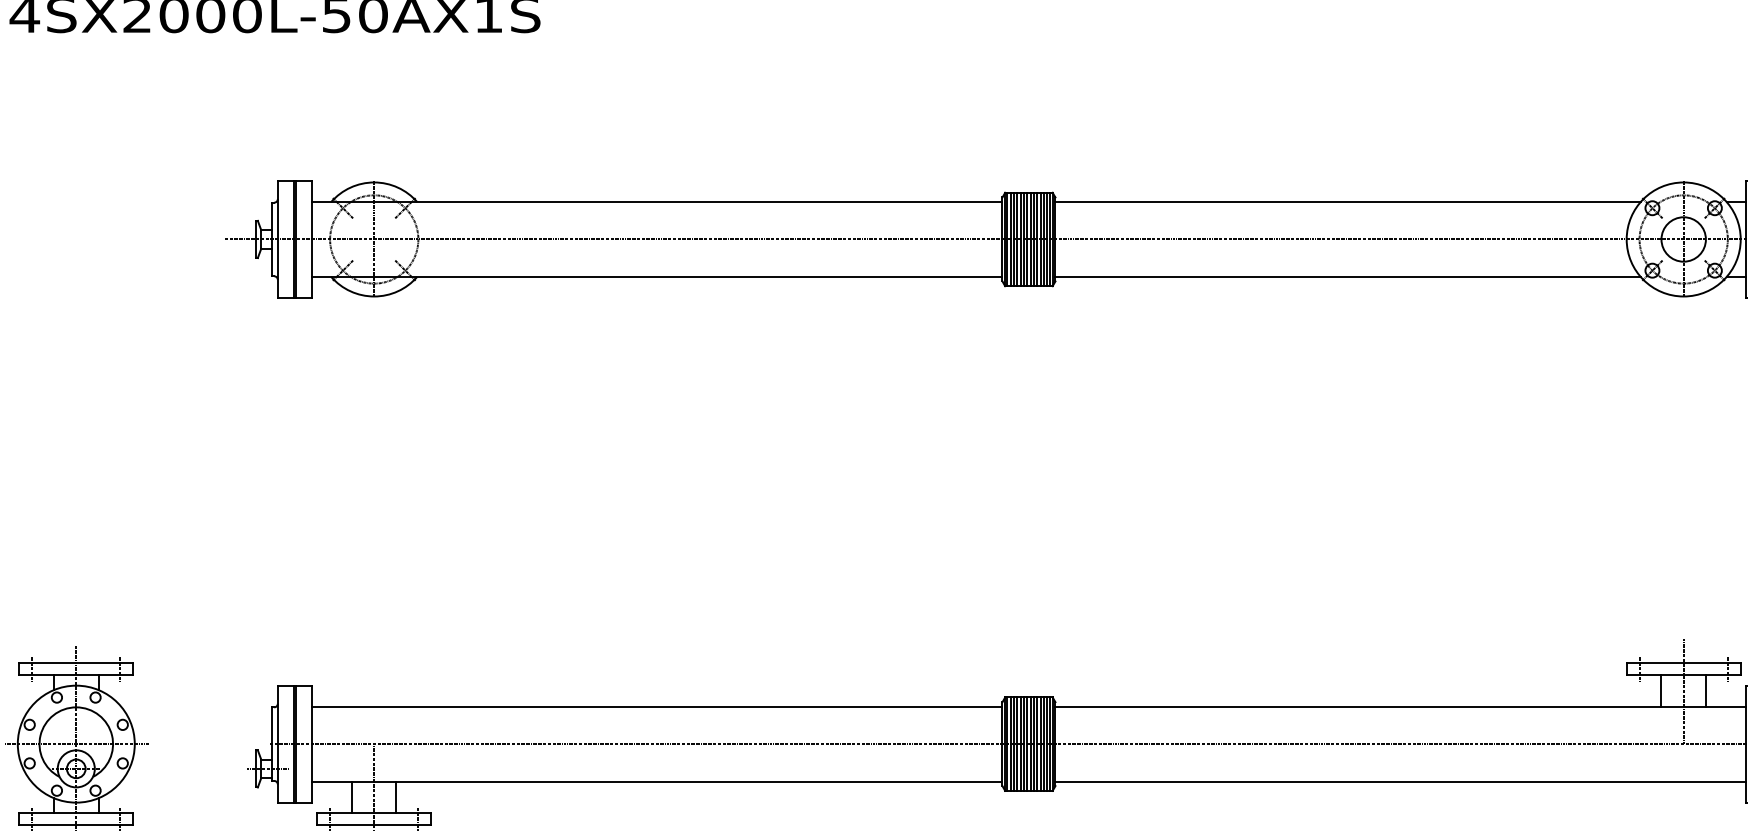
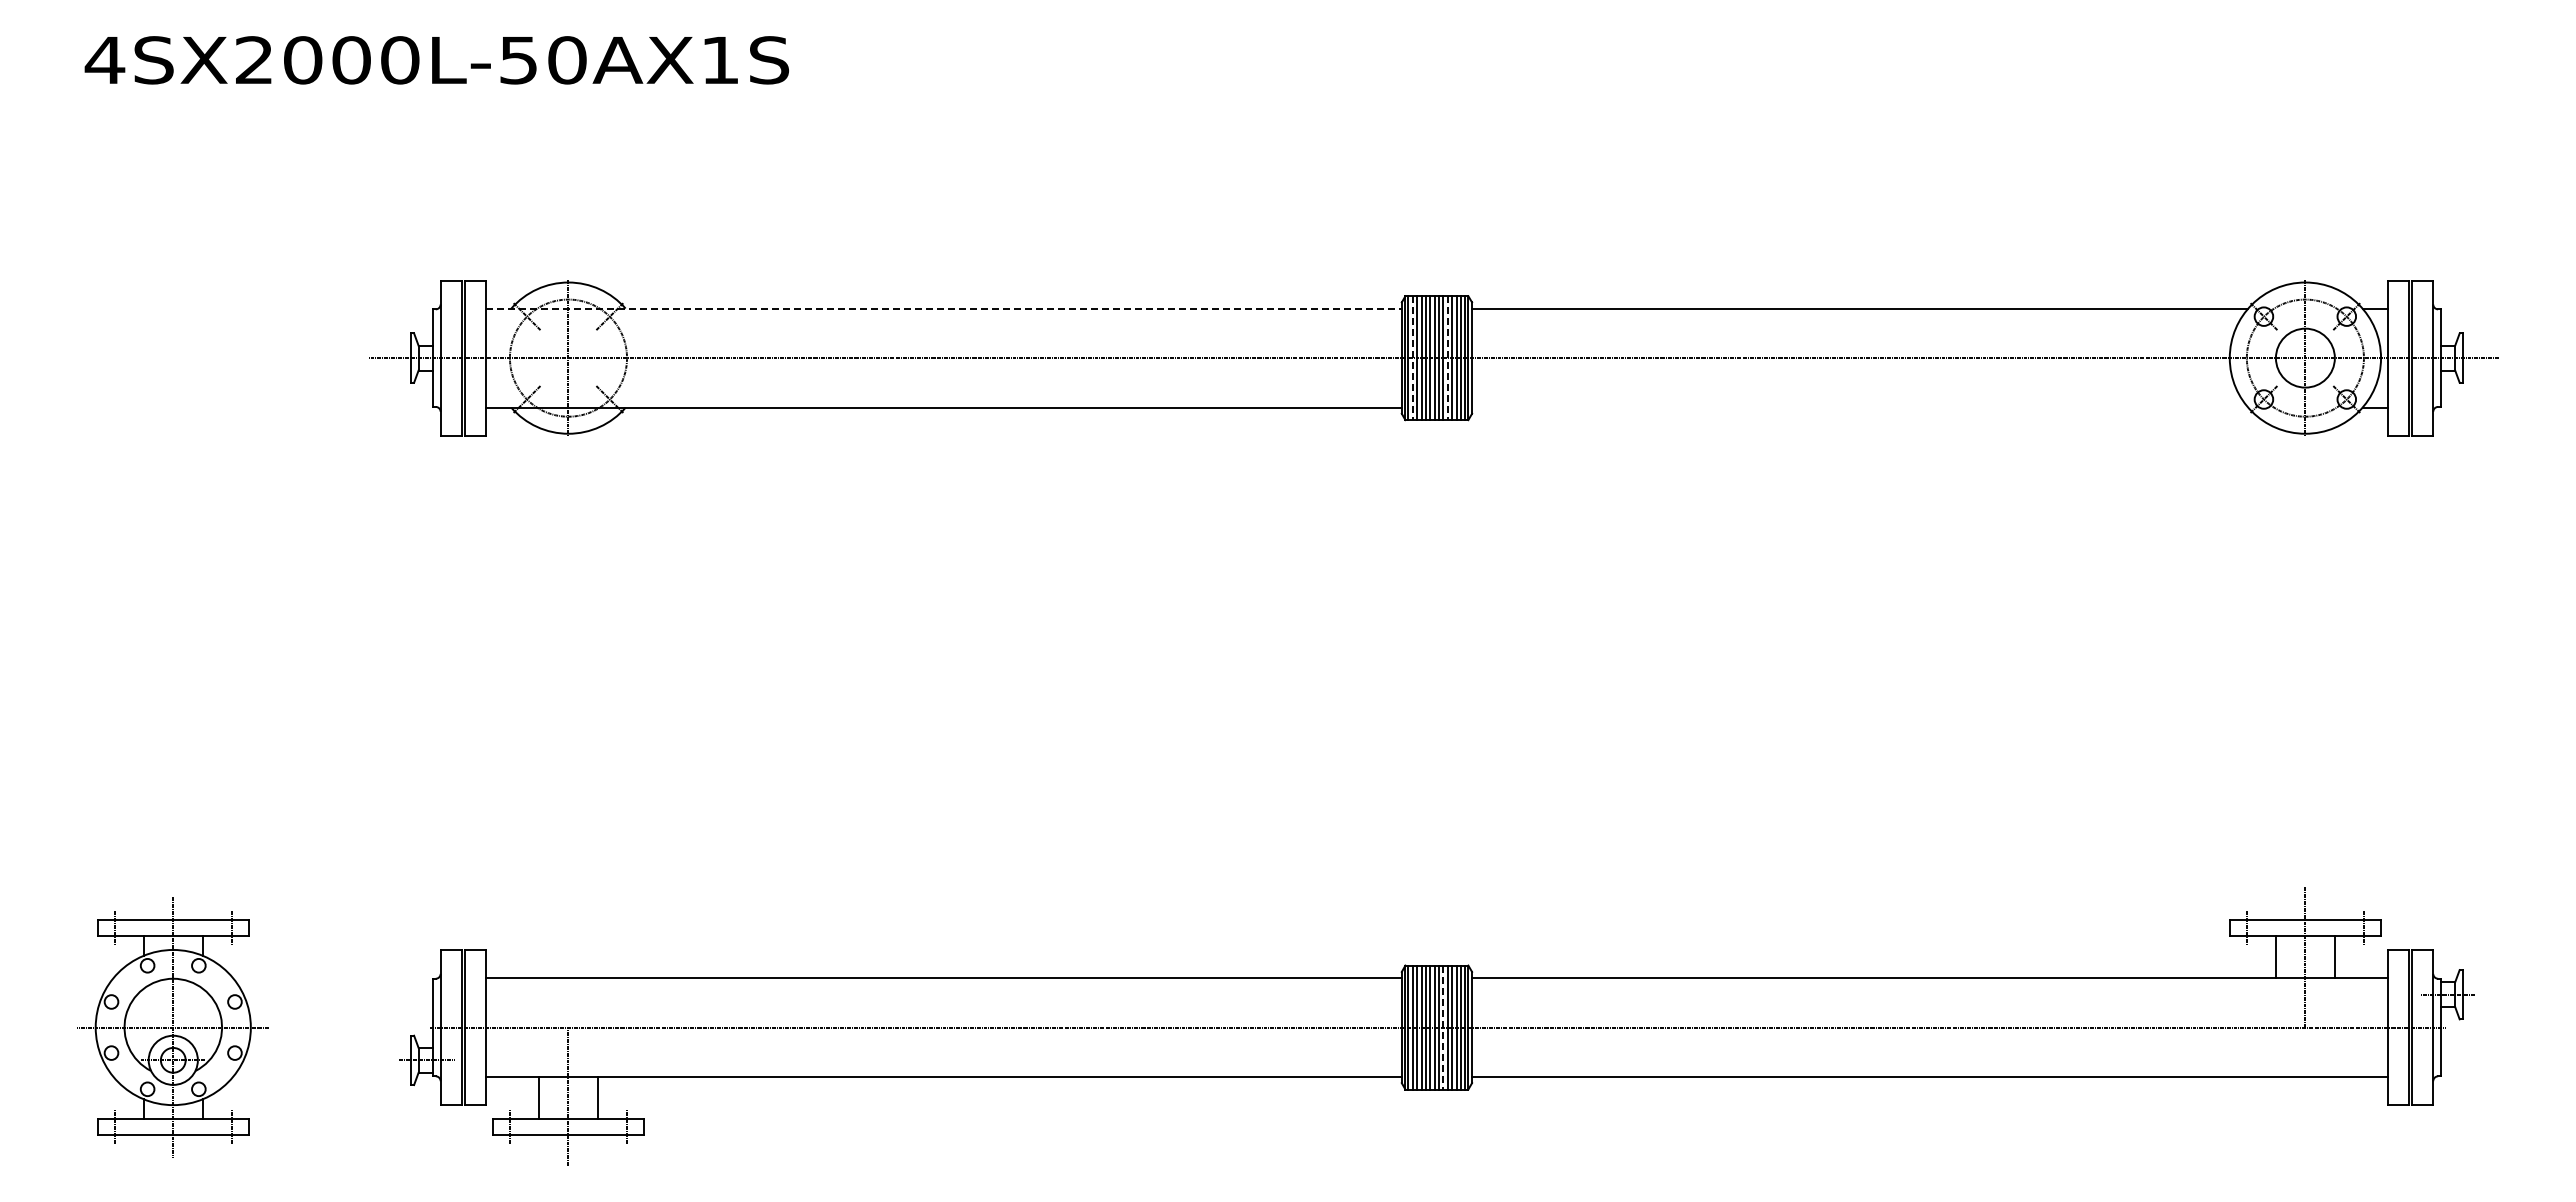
line: (657, 202) -> (944, 308), solid -> dashed
line: (1010, 239) -> (1412, 358), solid -> dashed
line: (1036, 239) -> (1447, 358), solid -> dashed
line: (1348, 276) -> (1860, 407), removed
line: (1033, 744) -> (1443, 1027), solid -> dashed

